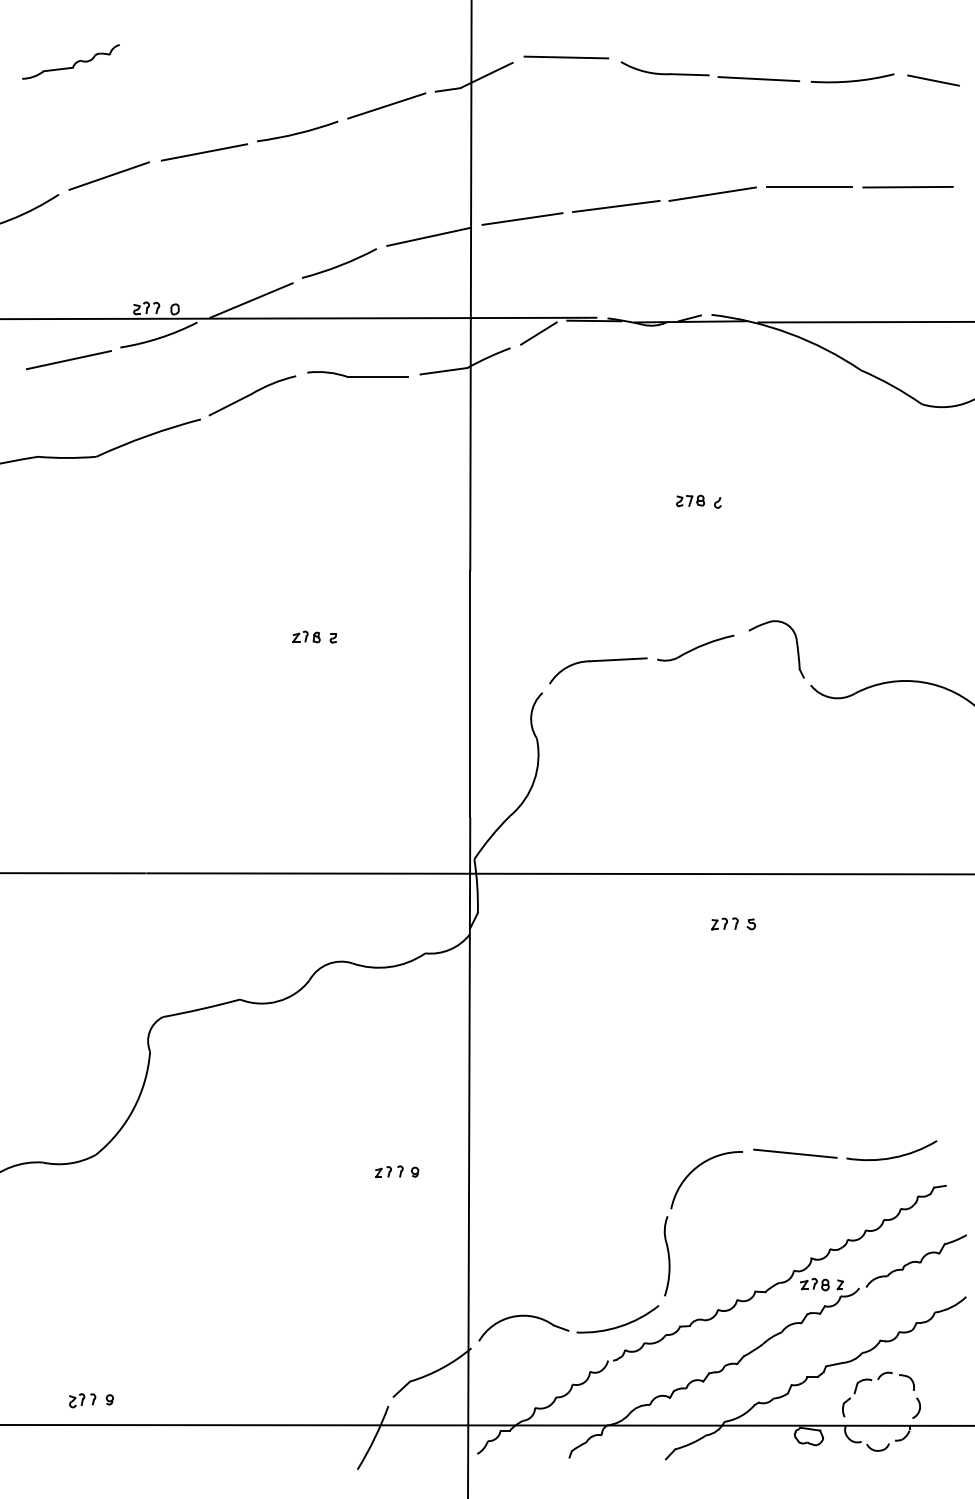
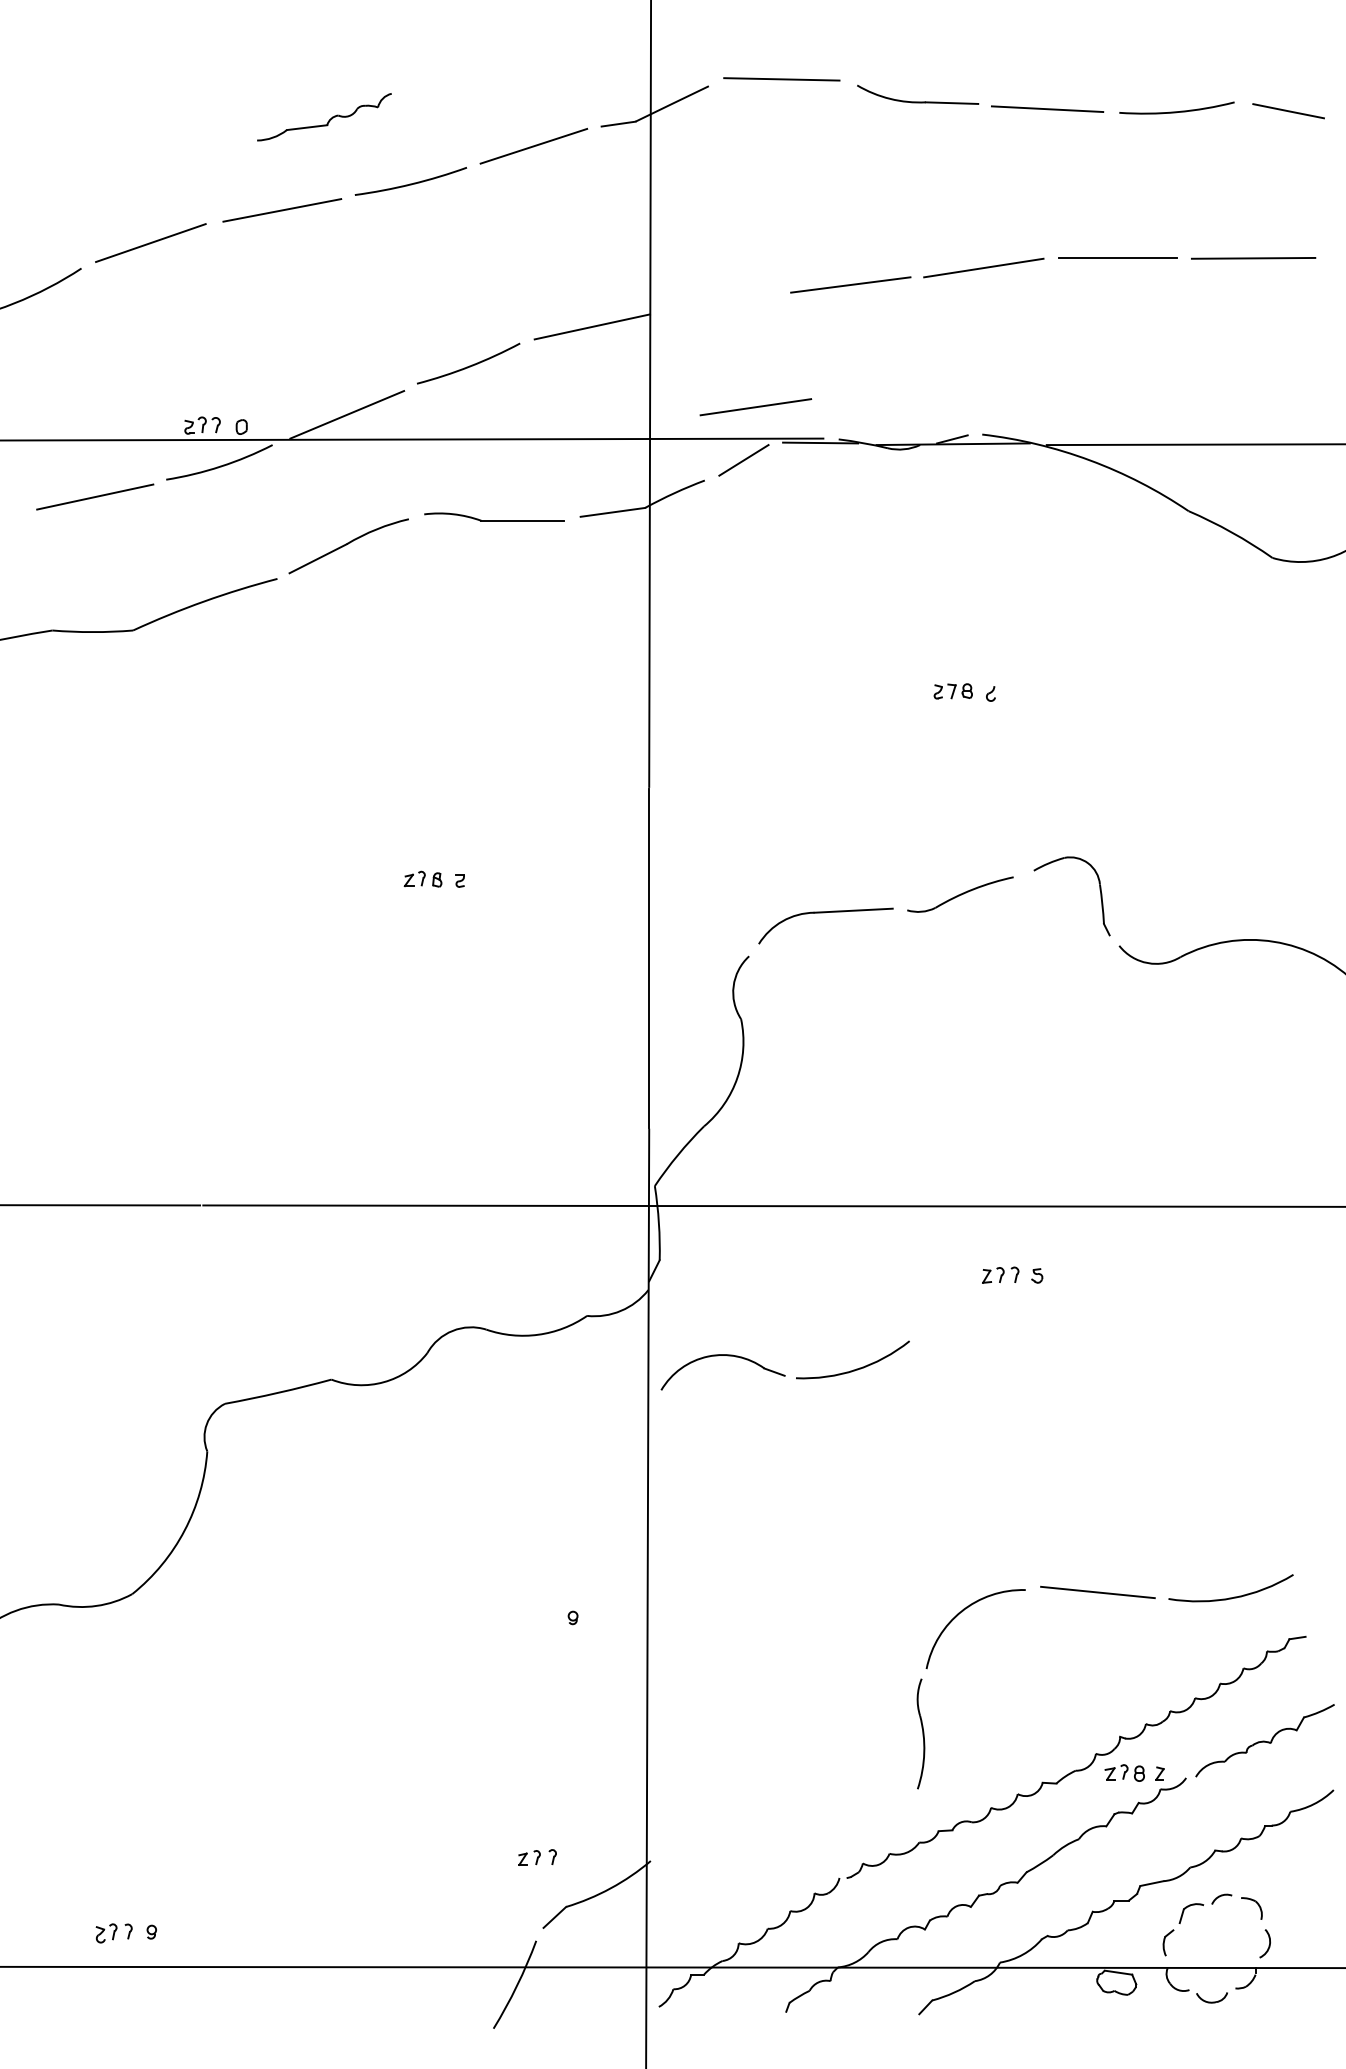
part: (70, 61) -> (323, 116), moved
line: (522, 218) -> (755, 406), moved
part: (389, 1171) -> (537, 1857), moved
part: (568, 1323) -> (784, 1365), moved

